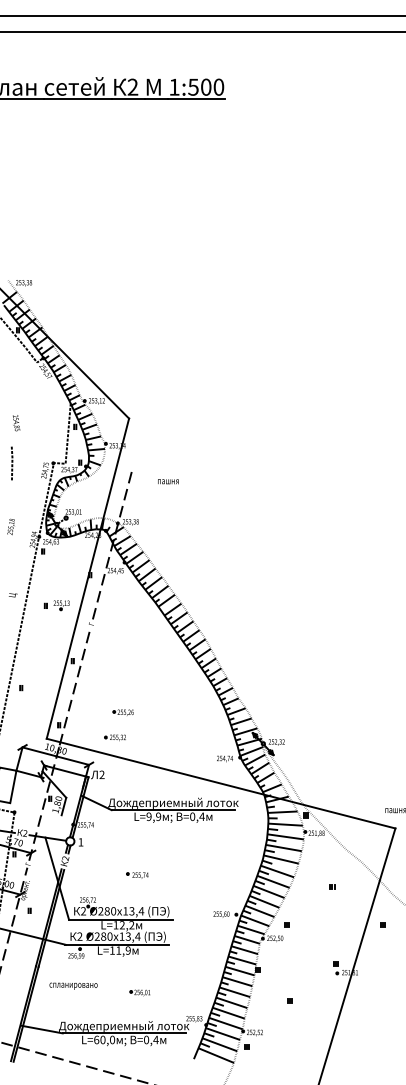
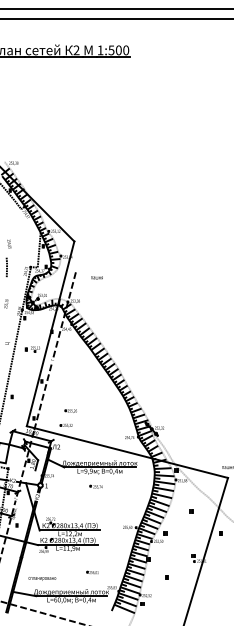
part: (136, 874) -> (95, 486), moved
text: (73, 985) -> (42, 578), moved
part: (139, 992) -> (92, 572), moved

